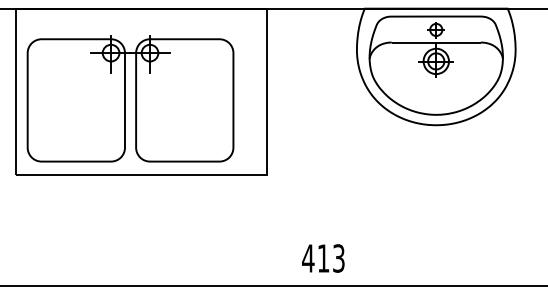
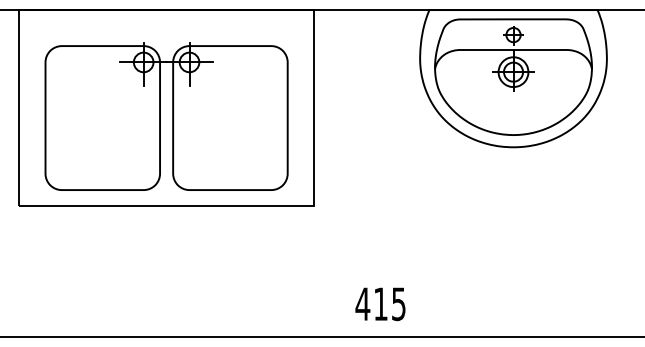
part: (130, 98) -> (166, 115), moved
text: (338, 258) -> (398, 304), 413 -> 415

